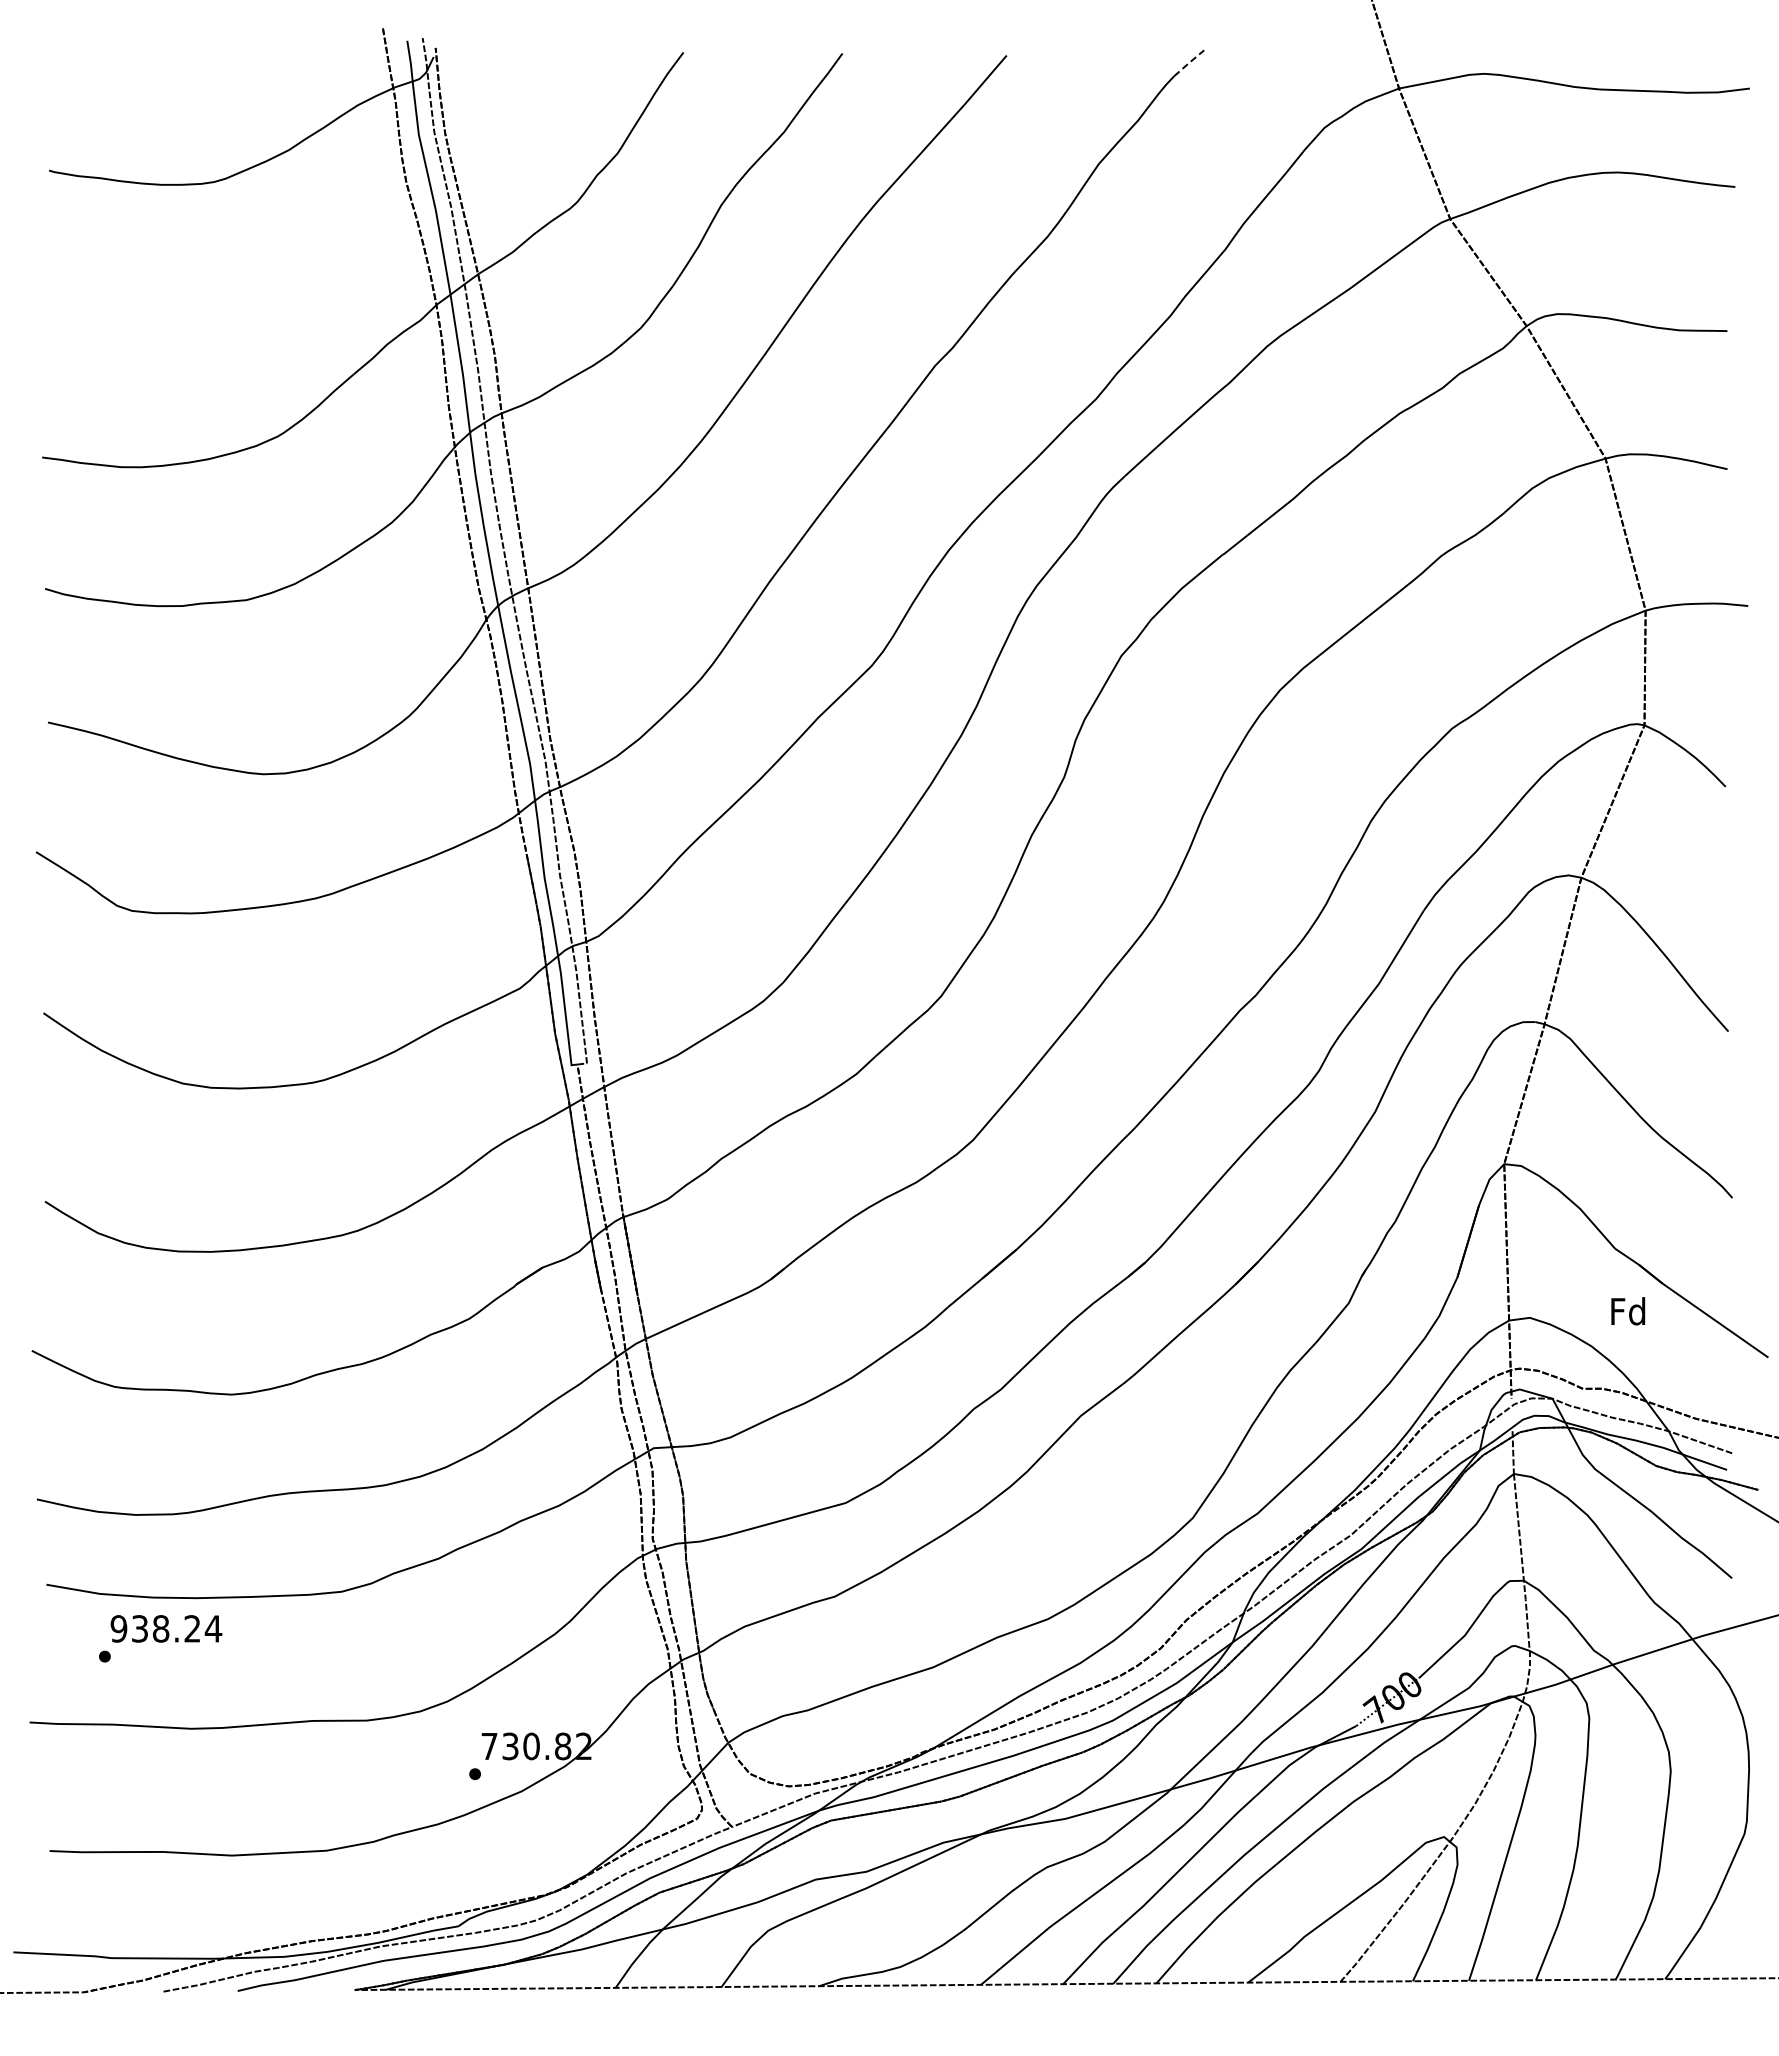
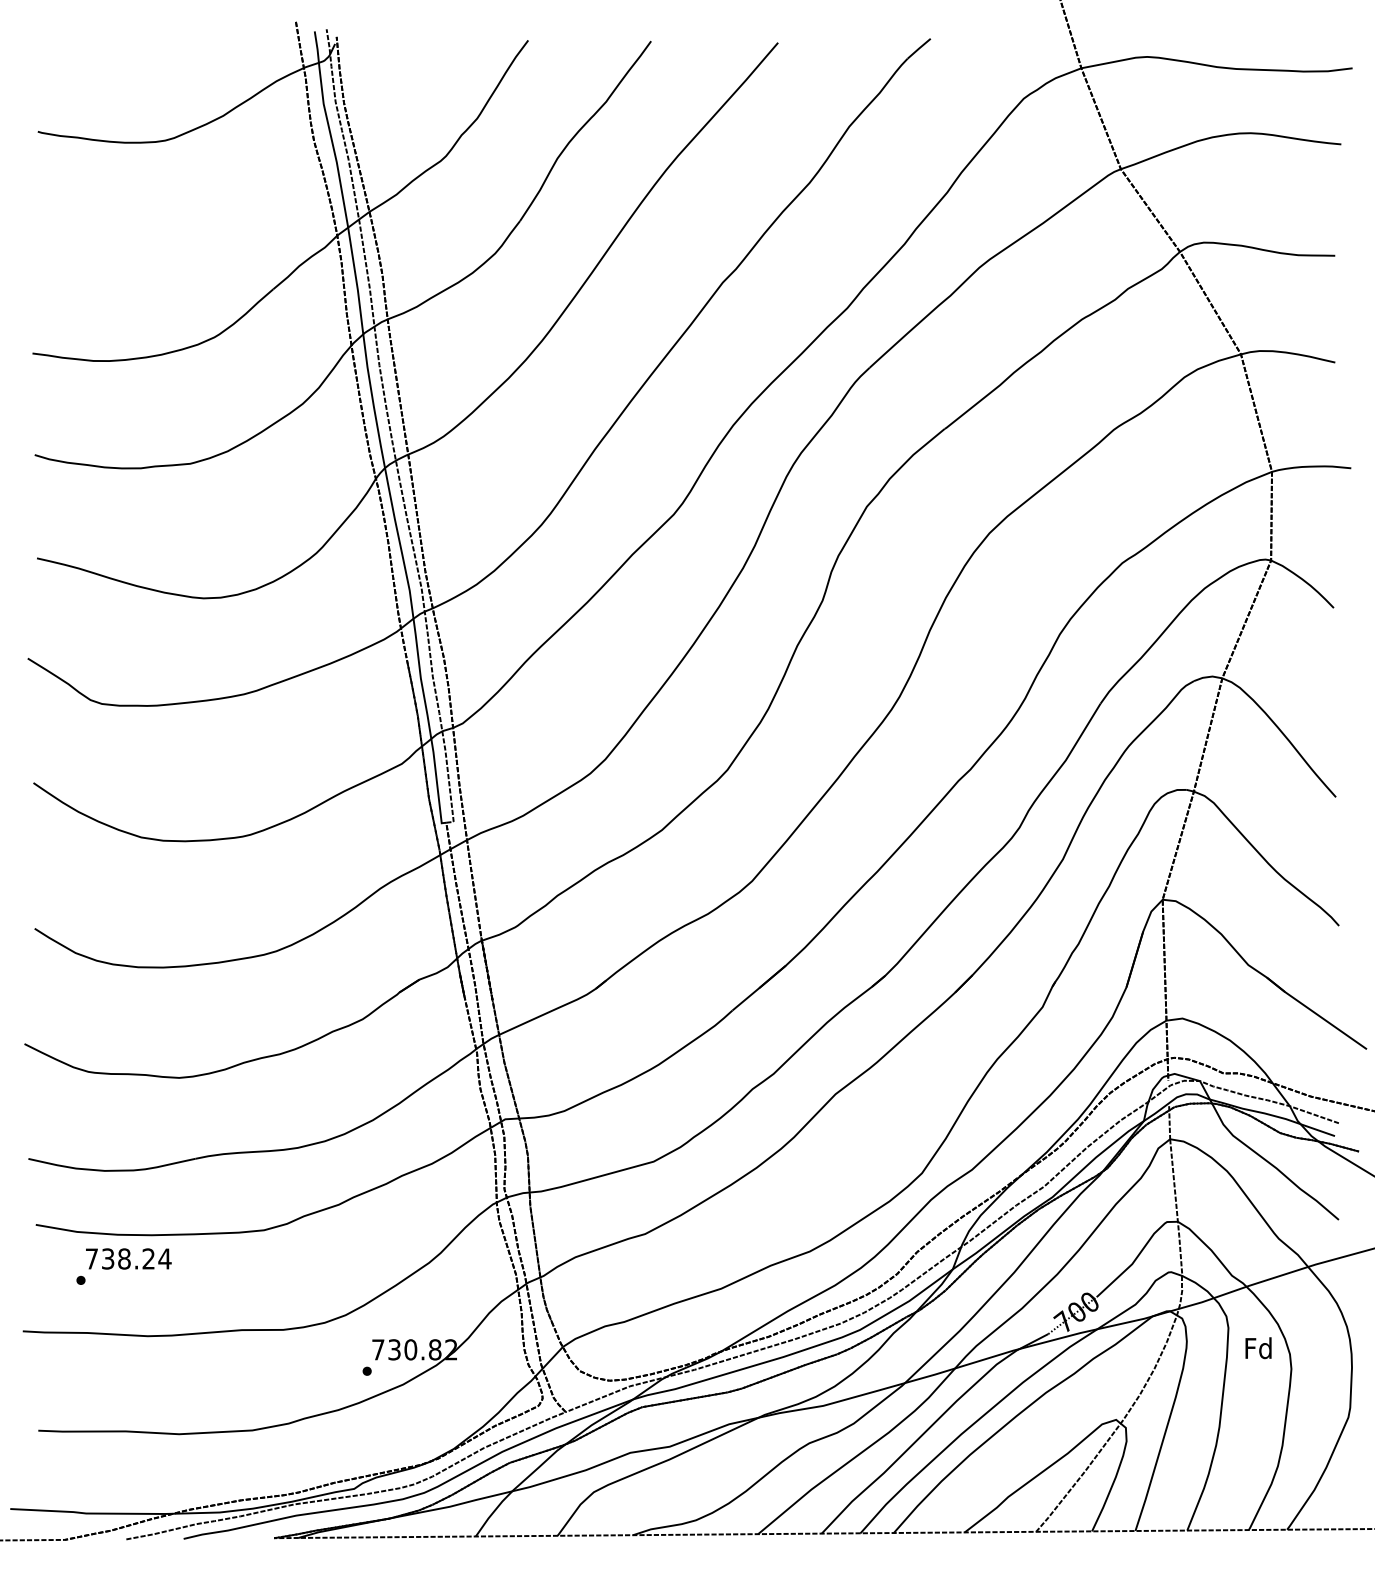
line: (1189, 63) -> (919, 48), dashed -> solid
text: (1628, 1311) -> (1258, 1348), moved
text: (118, 1628) -> (91, 1258), 938.24 -> 738.24

